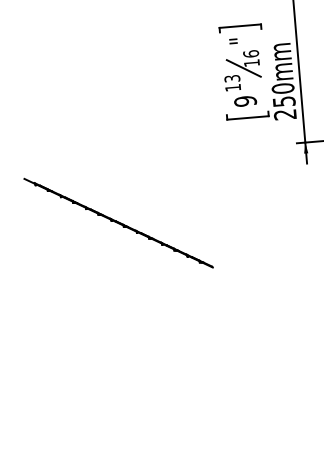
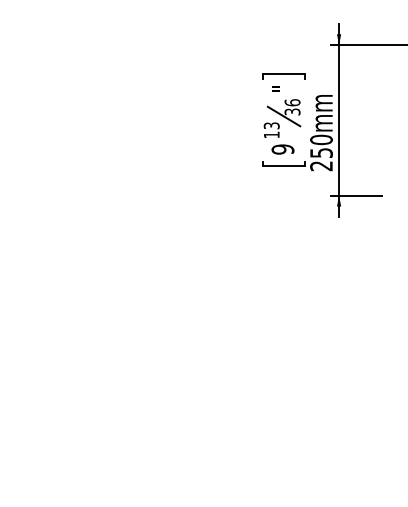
text: (251, 62) -> (292, 111), 16 -> 36
line: (118, 223) -> (146, 260), removed

